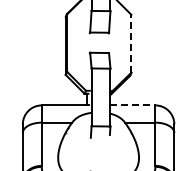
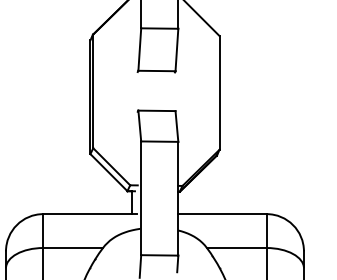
line: (131, 43) -> (219, 92), dashed -> solid
line: (133, 105) -> (223, 214), dashed -> solid

